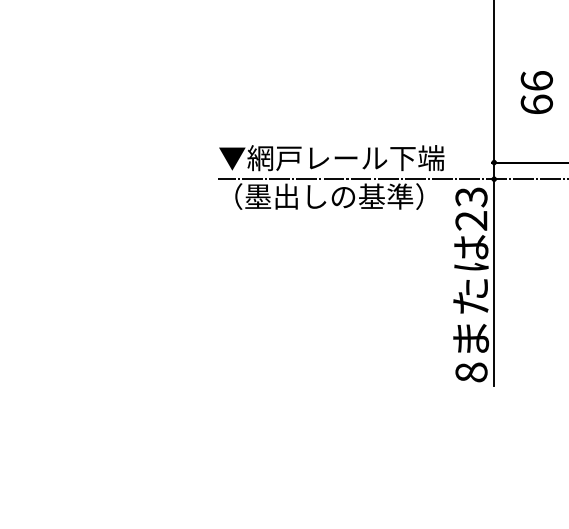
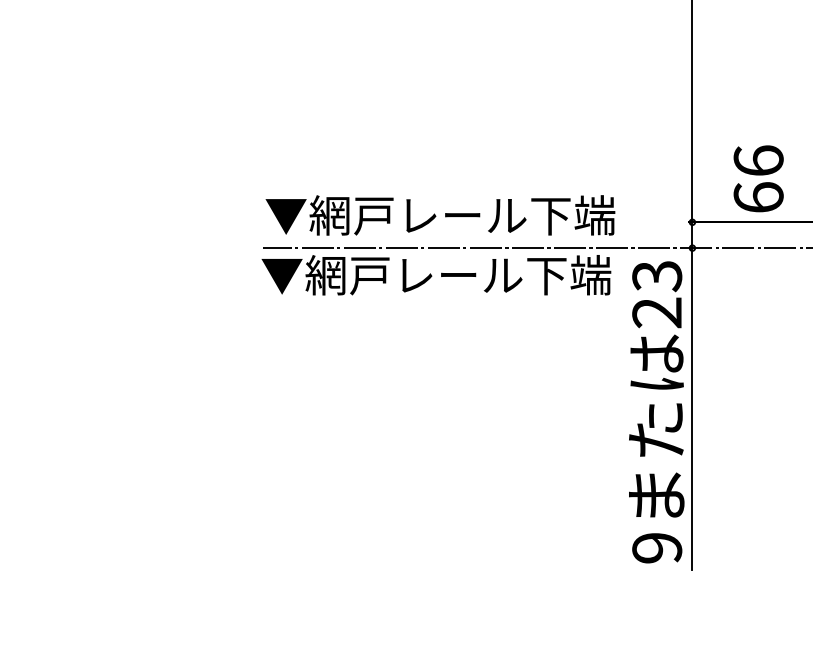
text: (536, 92) -> (758, 178), moved
text: (328, 196) -> (435, 274), （墨出しの基準） -> ▼網戸レール下端
text: (471, 372) -> (657, 548), 8 -> 9

